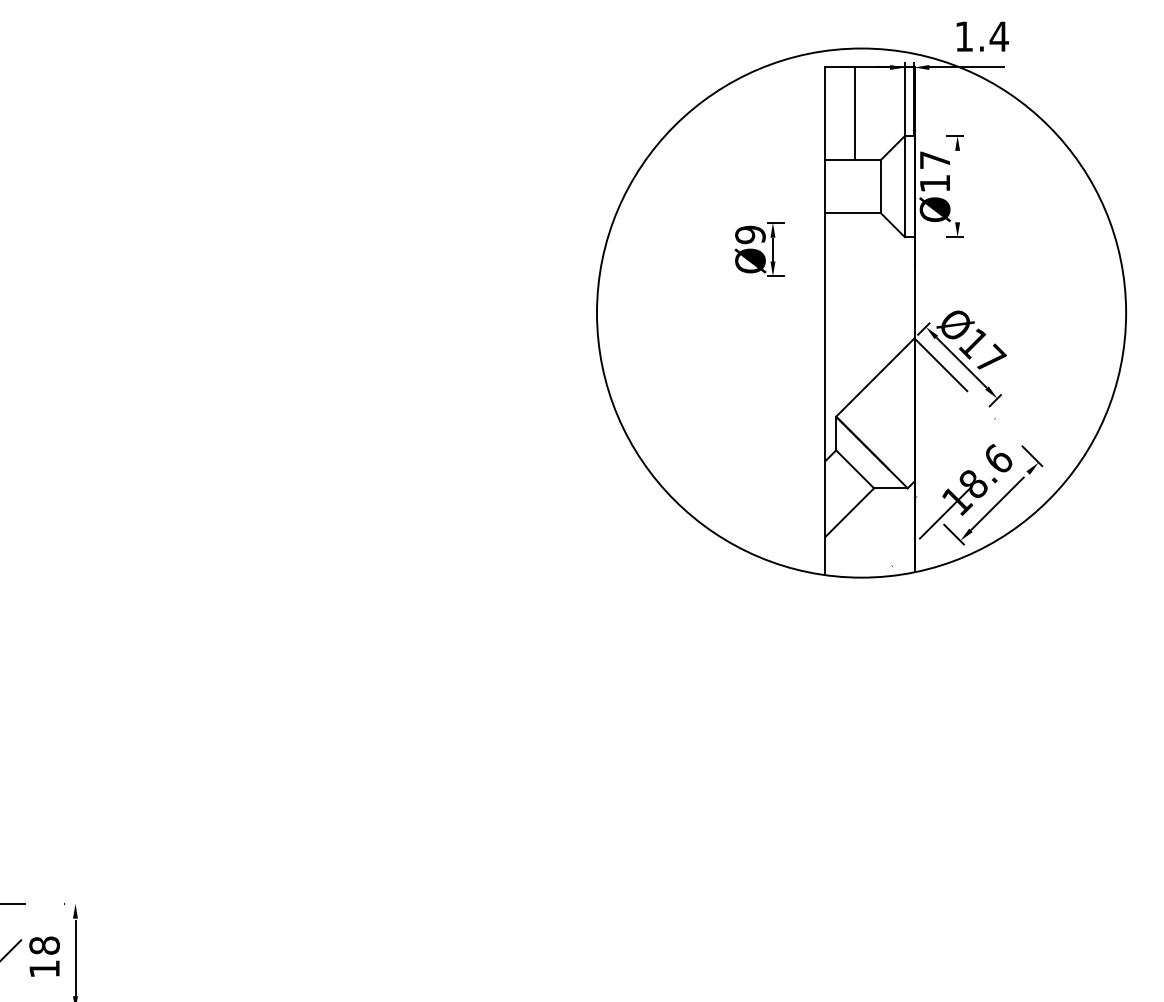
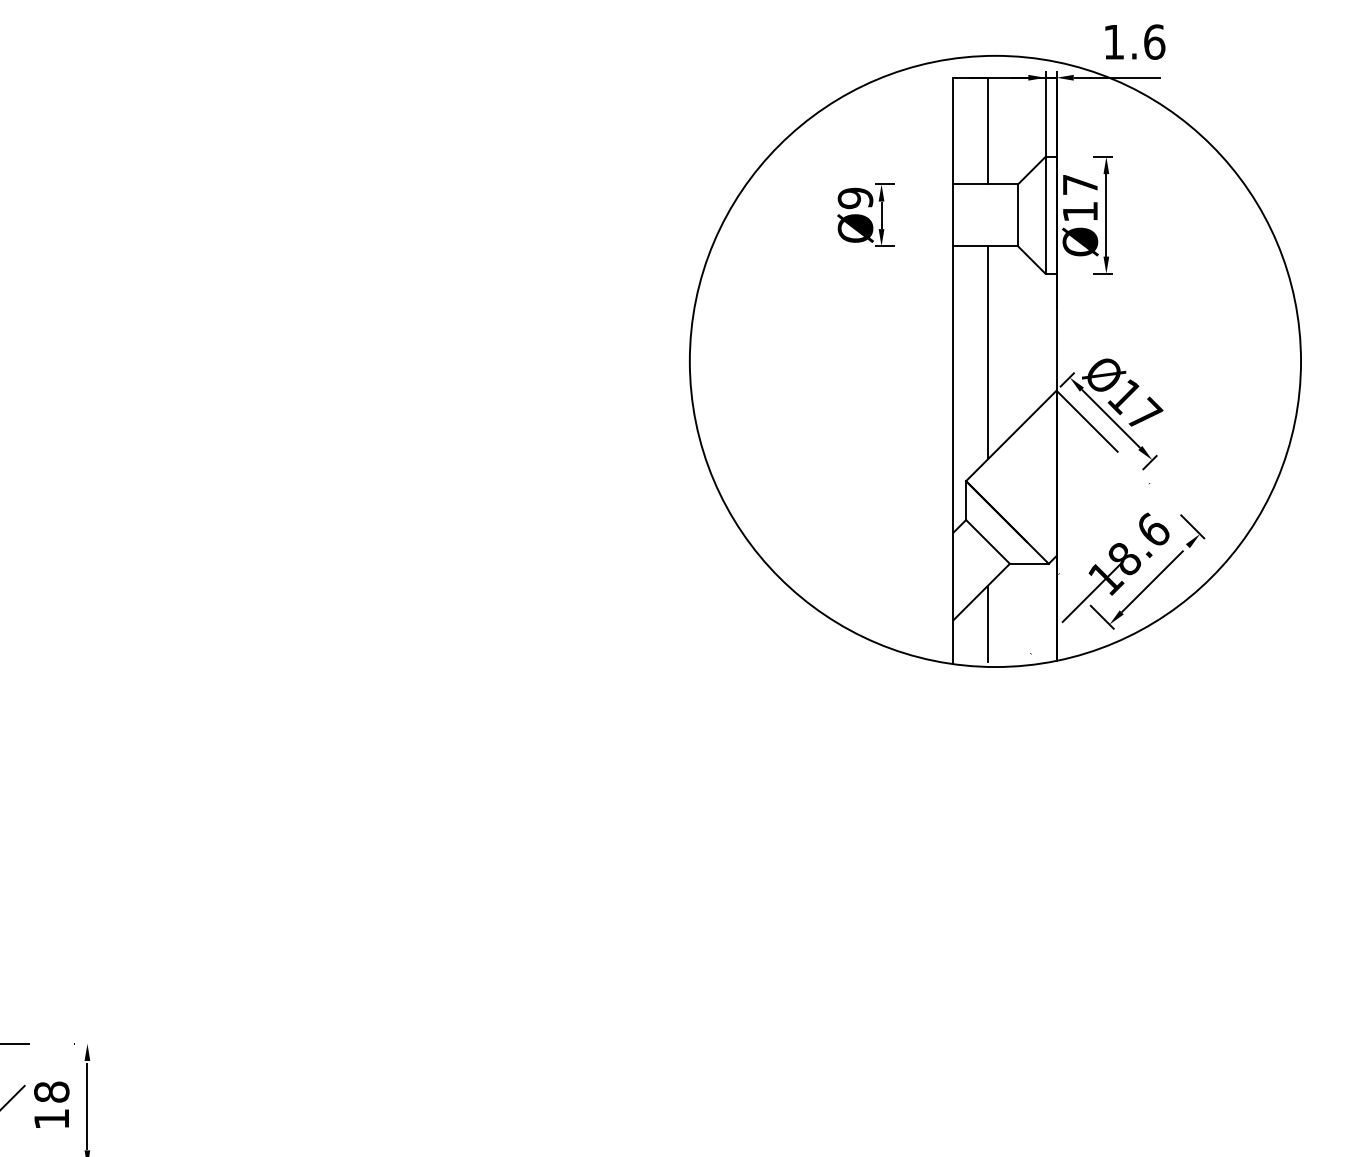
text: (998, 36) -> (1153, 41), 1.4 -> 1.6
line: (957, 186) -> (1106, 215), added
part: (759, 249) -> (865, 215), moved
line: (854, 305) -> (987, 352), added
line: (854, 540) -> (987, 624), added

